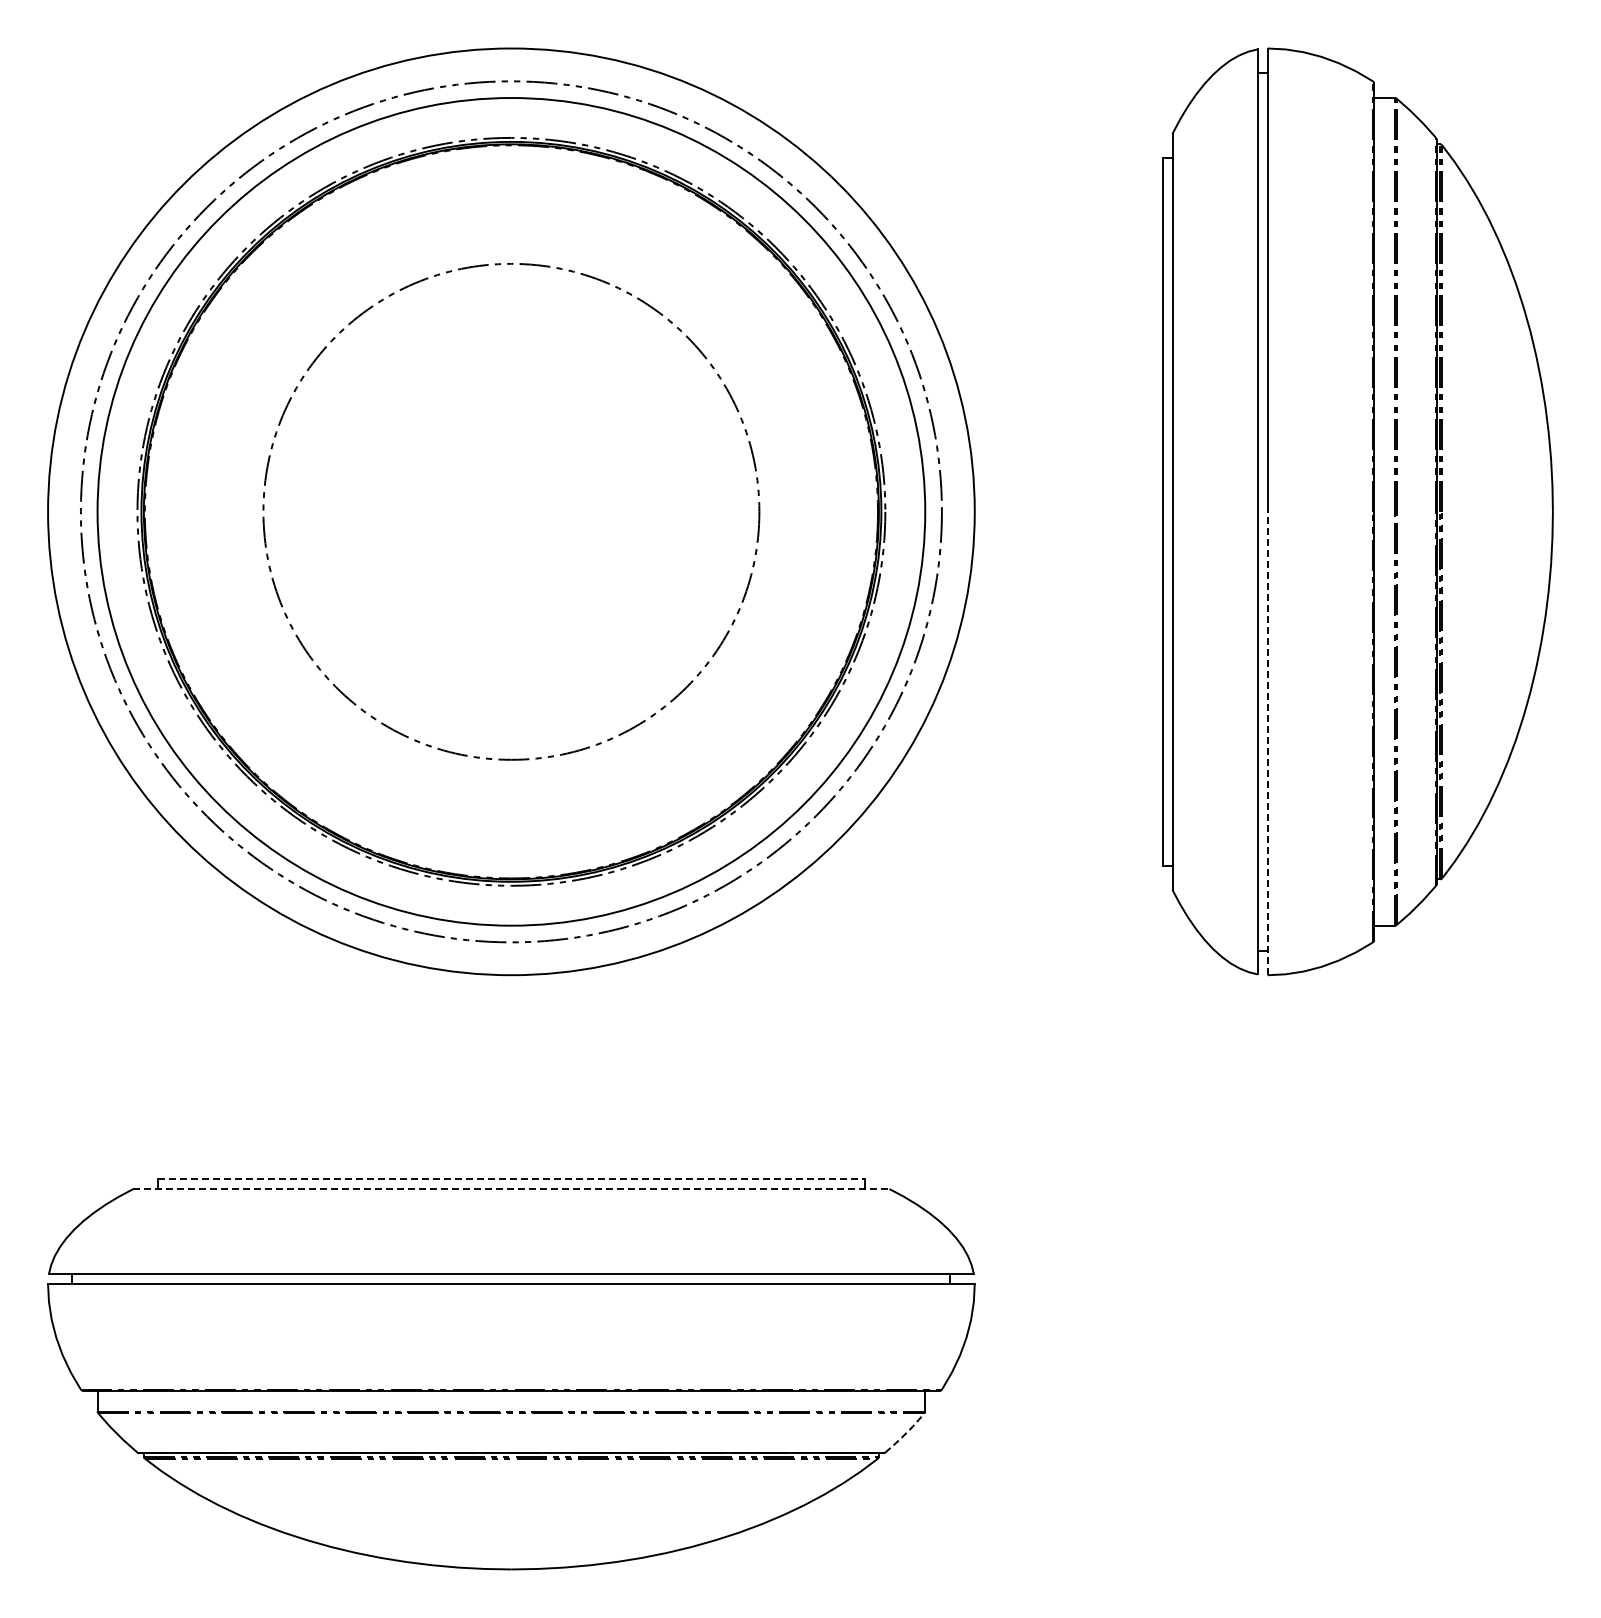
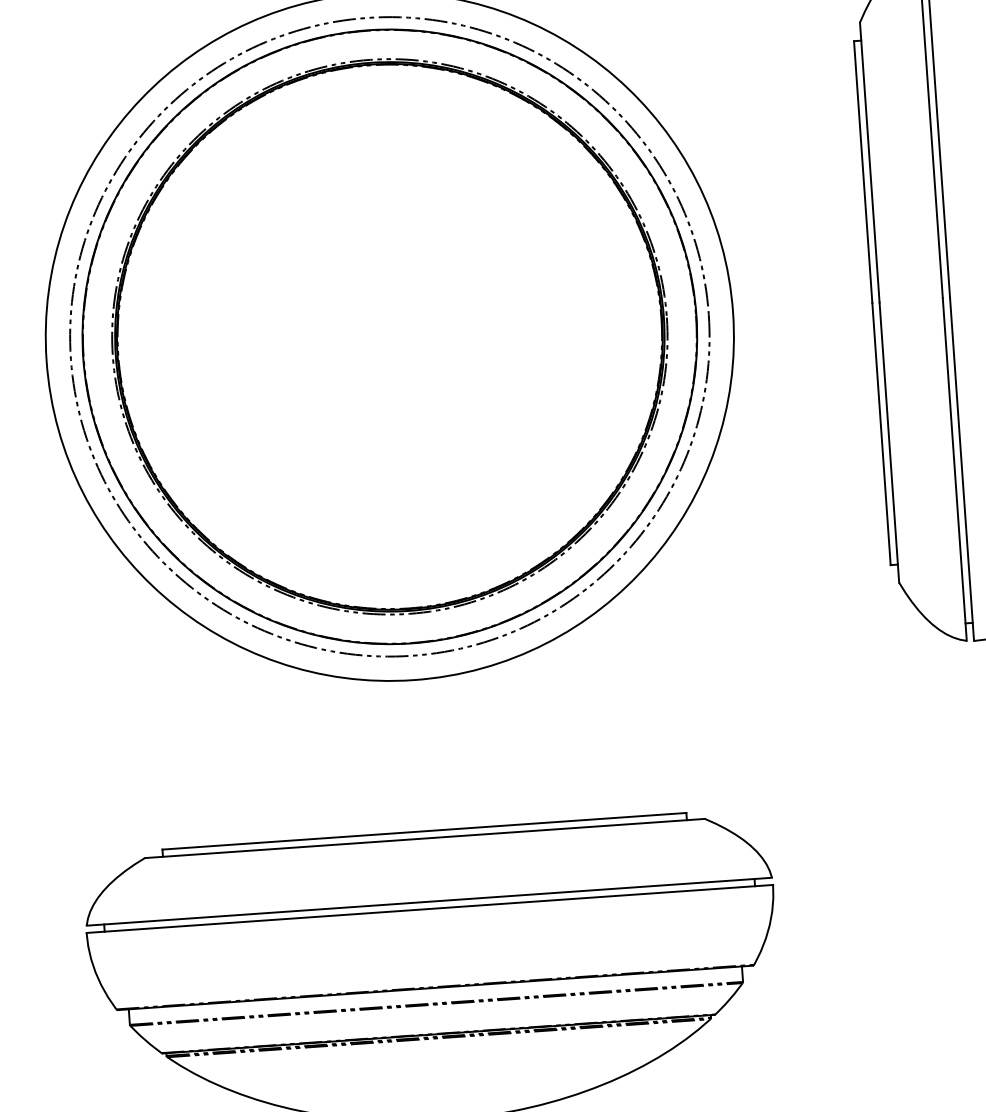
circle: (511, 511) -> (389, 336), size x1.67
line: (1267, 743) -> (961, 469), dashed -> solid
line: (511, 1179) -> (424, 831), dashed -> solid
line: (511, 1189) -> (425, 838), dashed -> solid
line: (905, 1433) -> (729, 999), dashed -> solid

